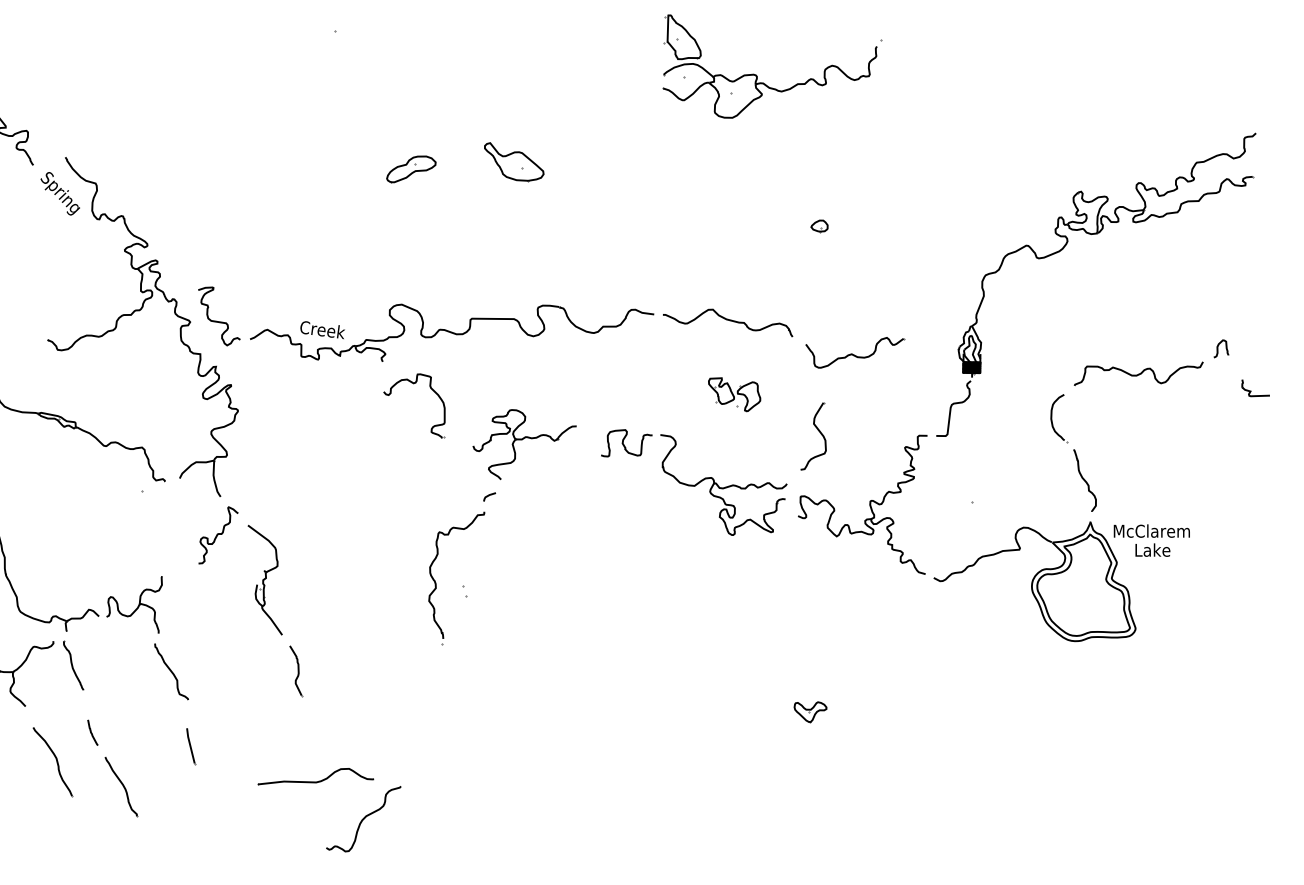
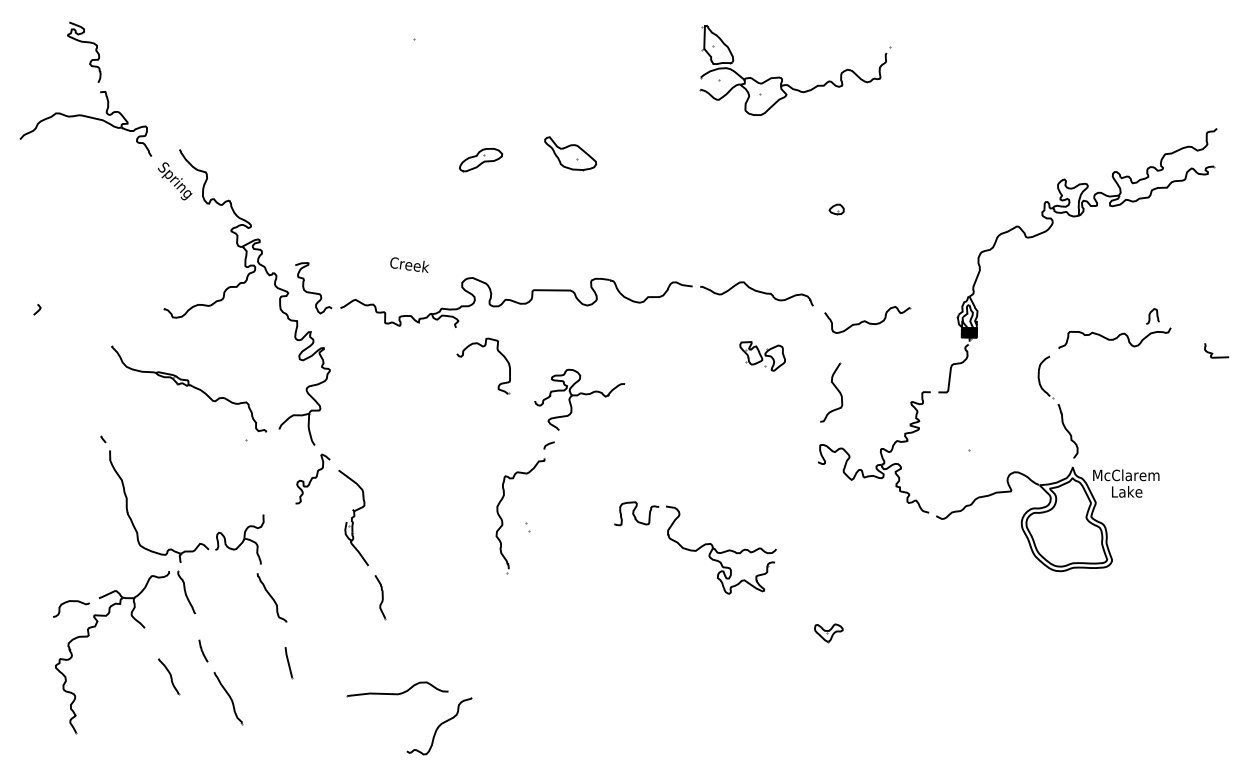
text: (322, 329) -> (409, 264), moved
curve: (1218, 348) -> (1150, 316), moved
part: (694, 482) -> (695, 547), moved
part: (52, 762) -> (168, 676), size x0.6

